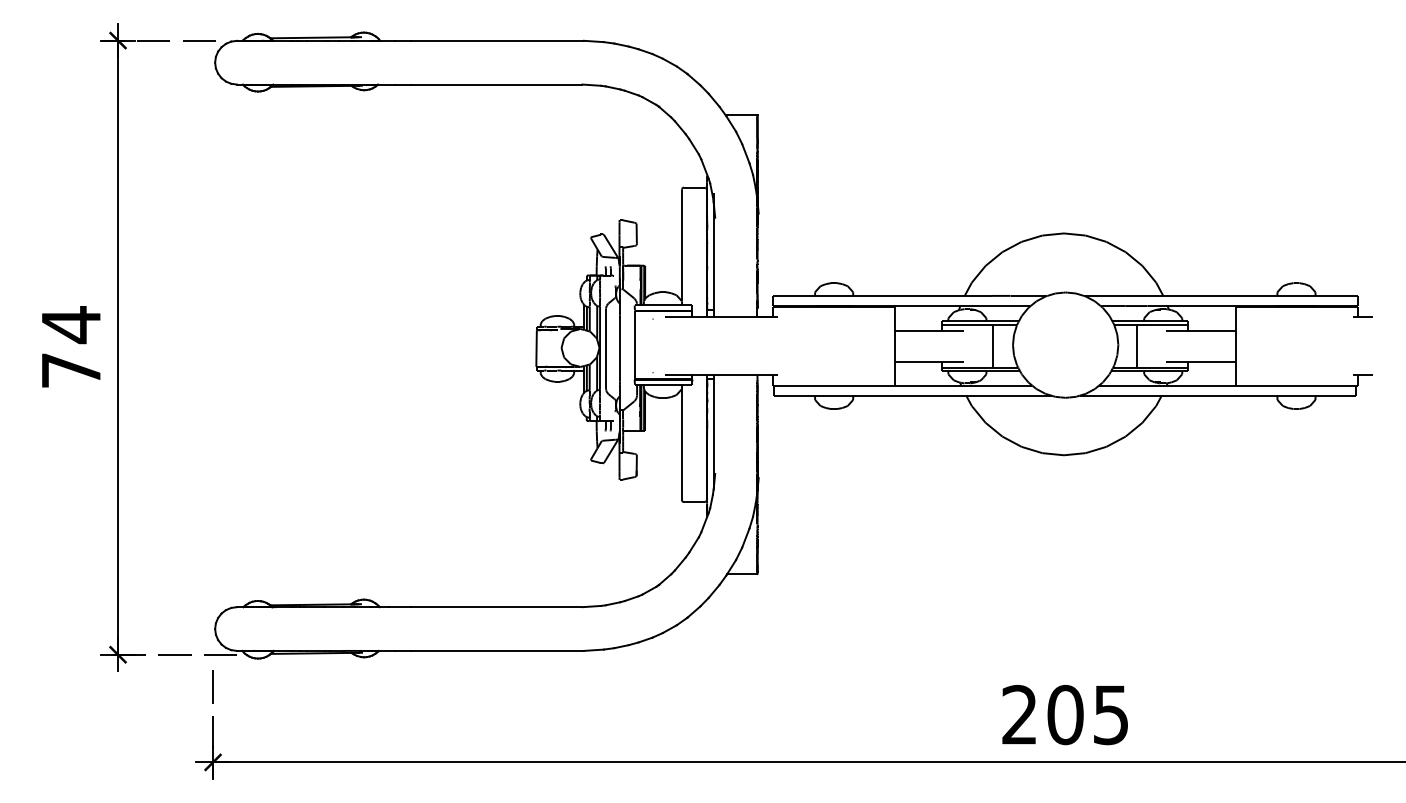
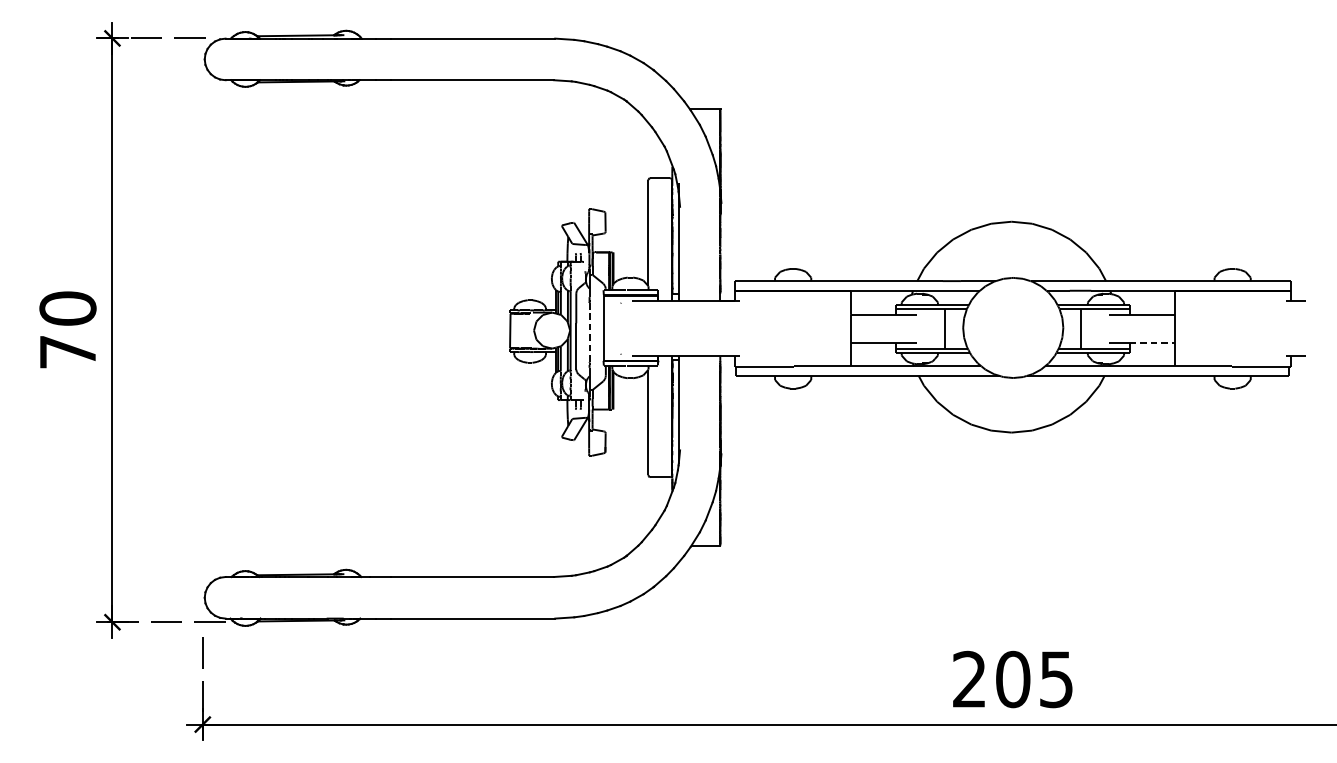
text: (71, 325) -> (68, 309), 74 -> 70
line: (619, 350) -> (589, 333), solid -> dashed
line: (1211, 361) -> (1151, 343), solid -> dashed

